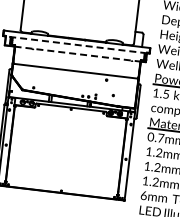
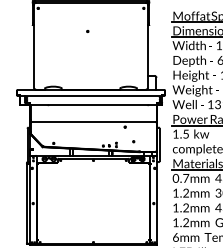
line: (75, 44) -> (90, 95), dashed -> solid
line: (77, 53) -> (93, 104), dashed -> solid

